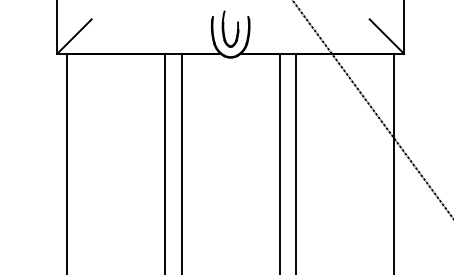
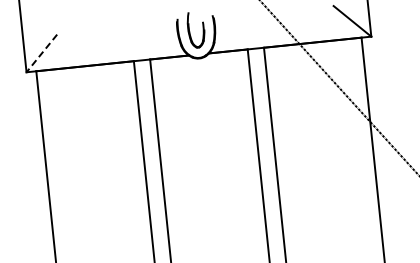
line: (74, 36) -> (41, 53), solid -> dashed

